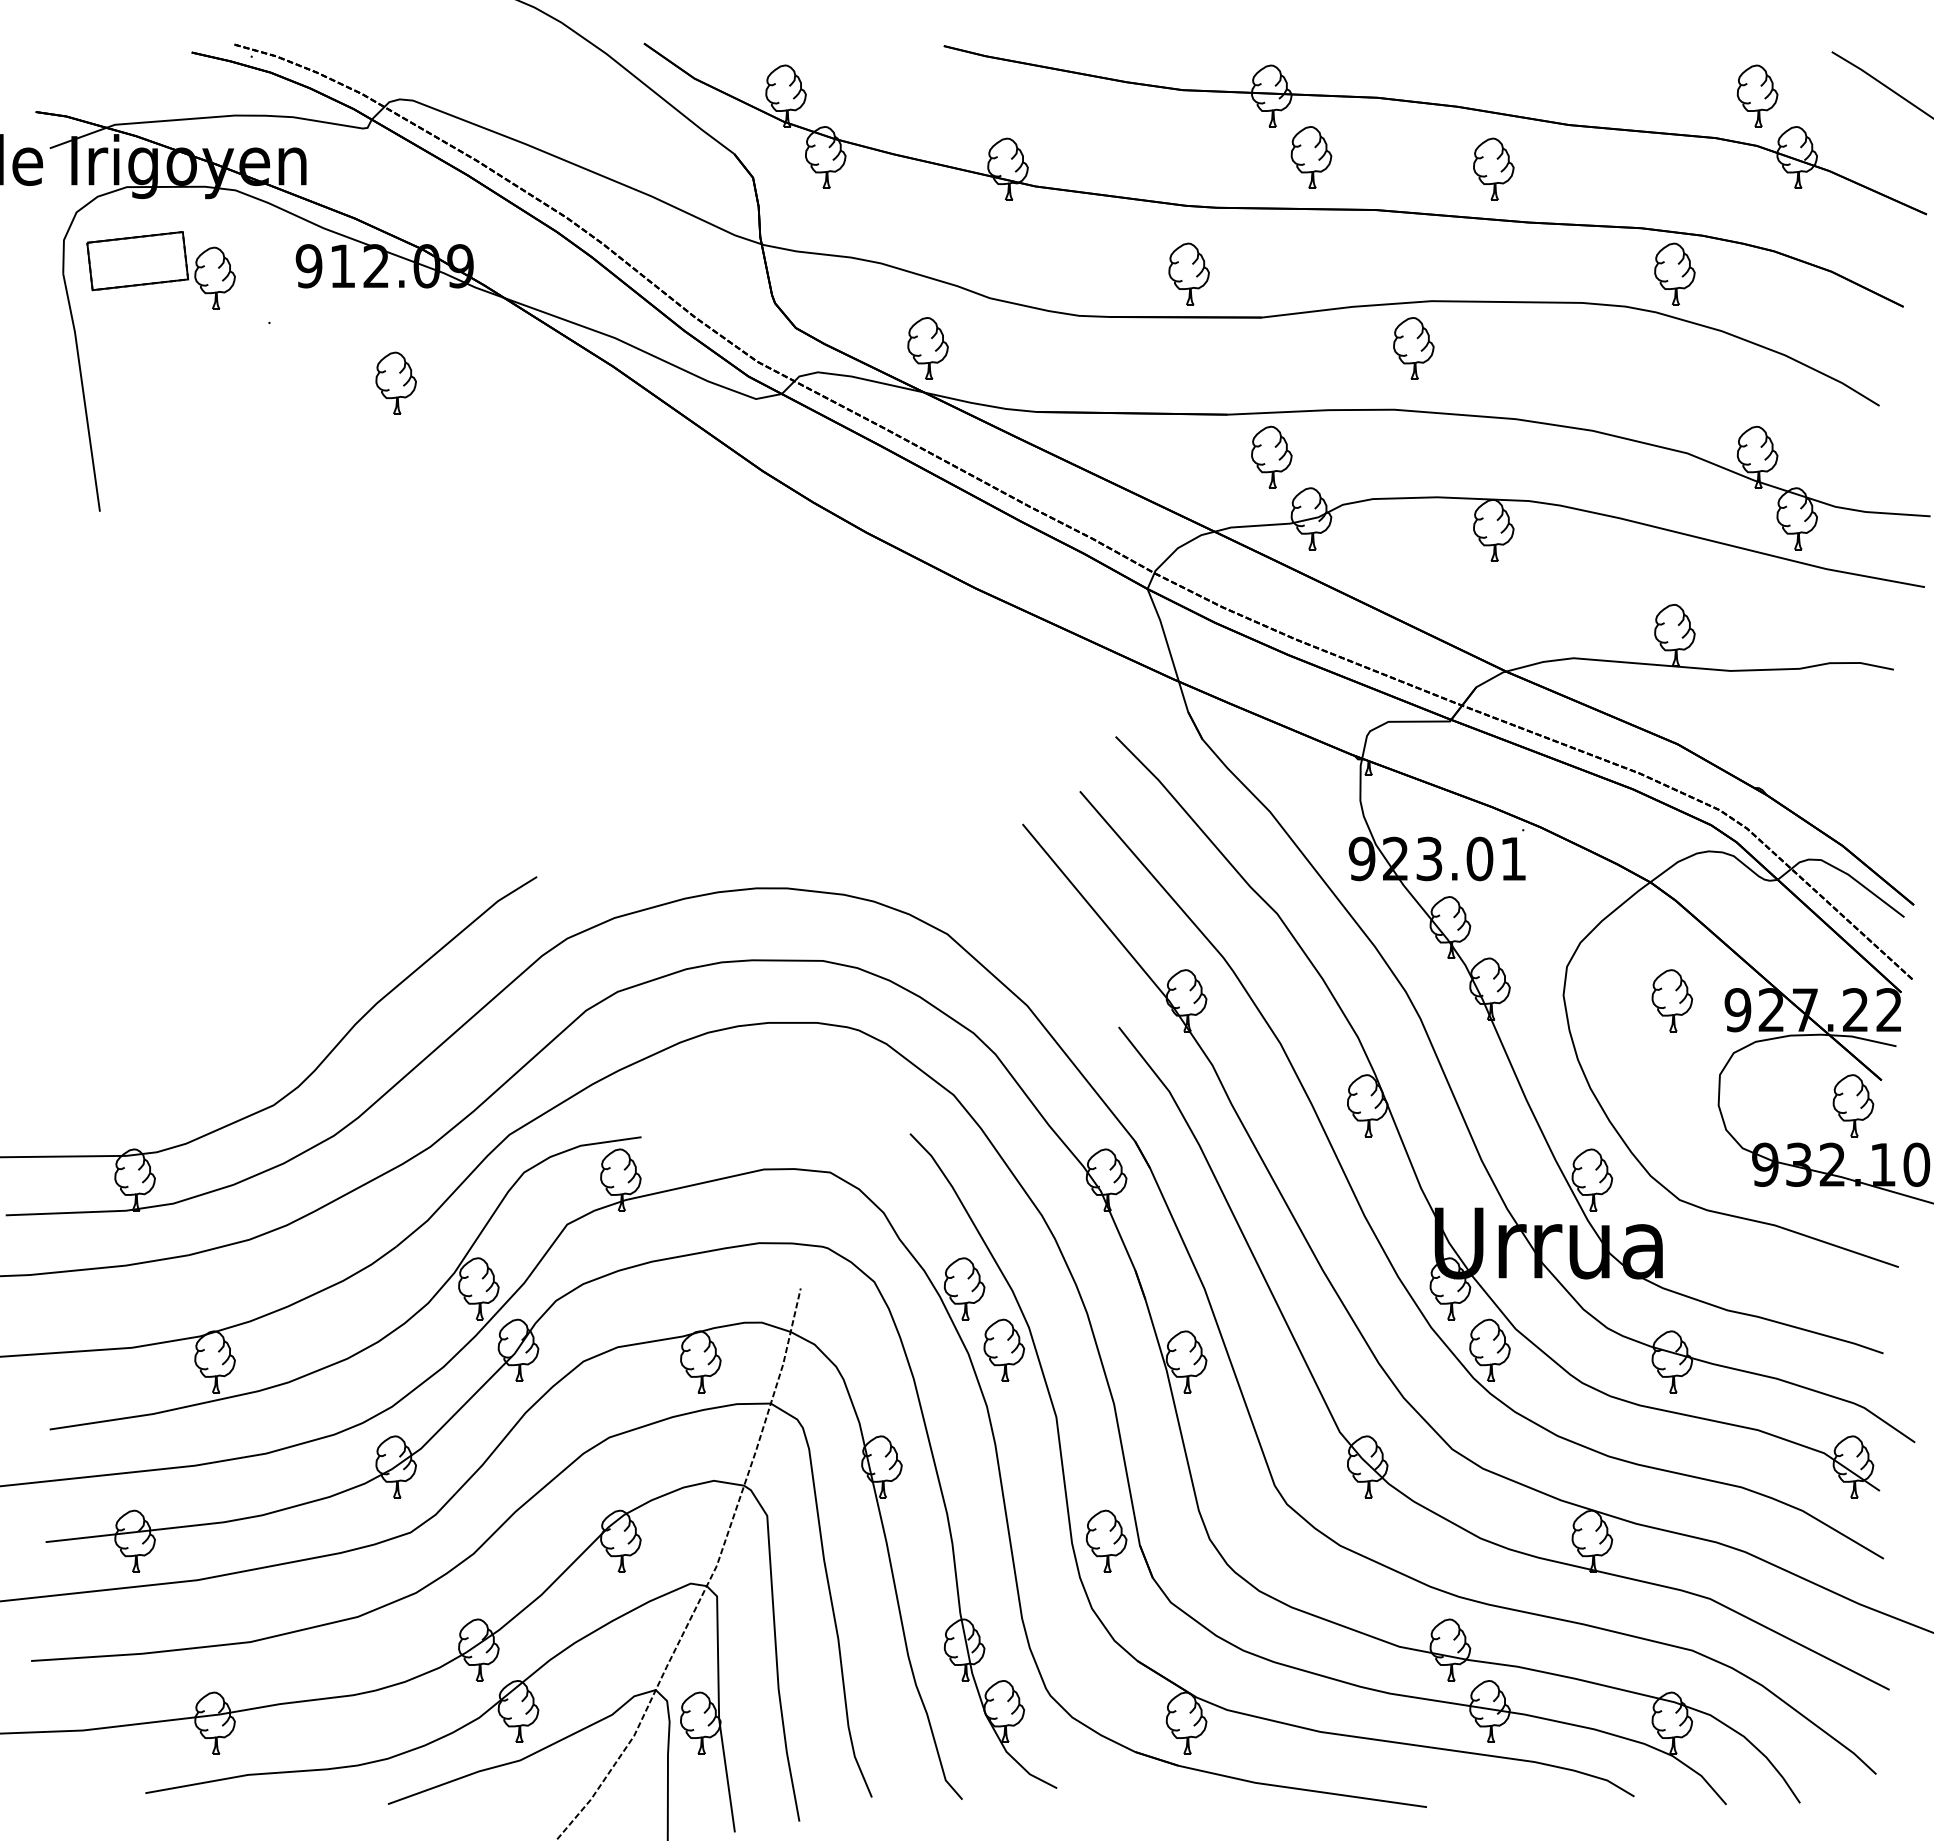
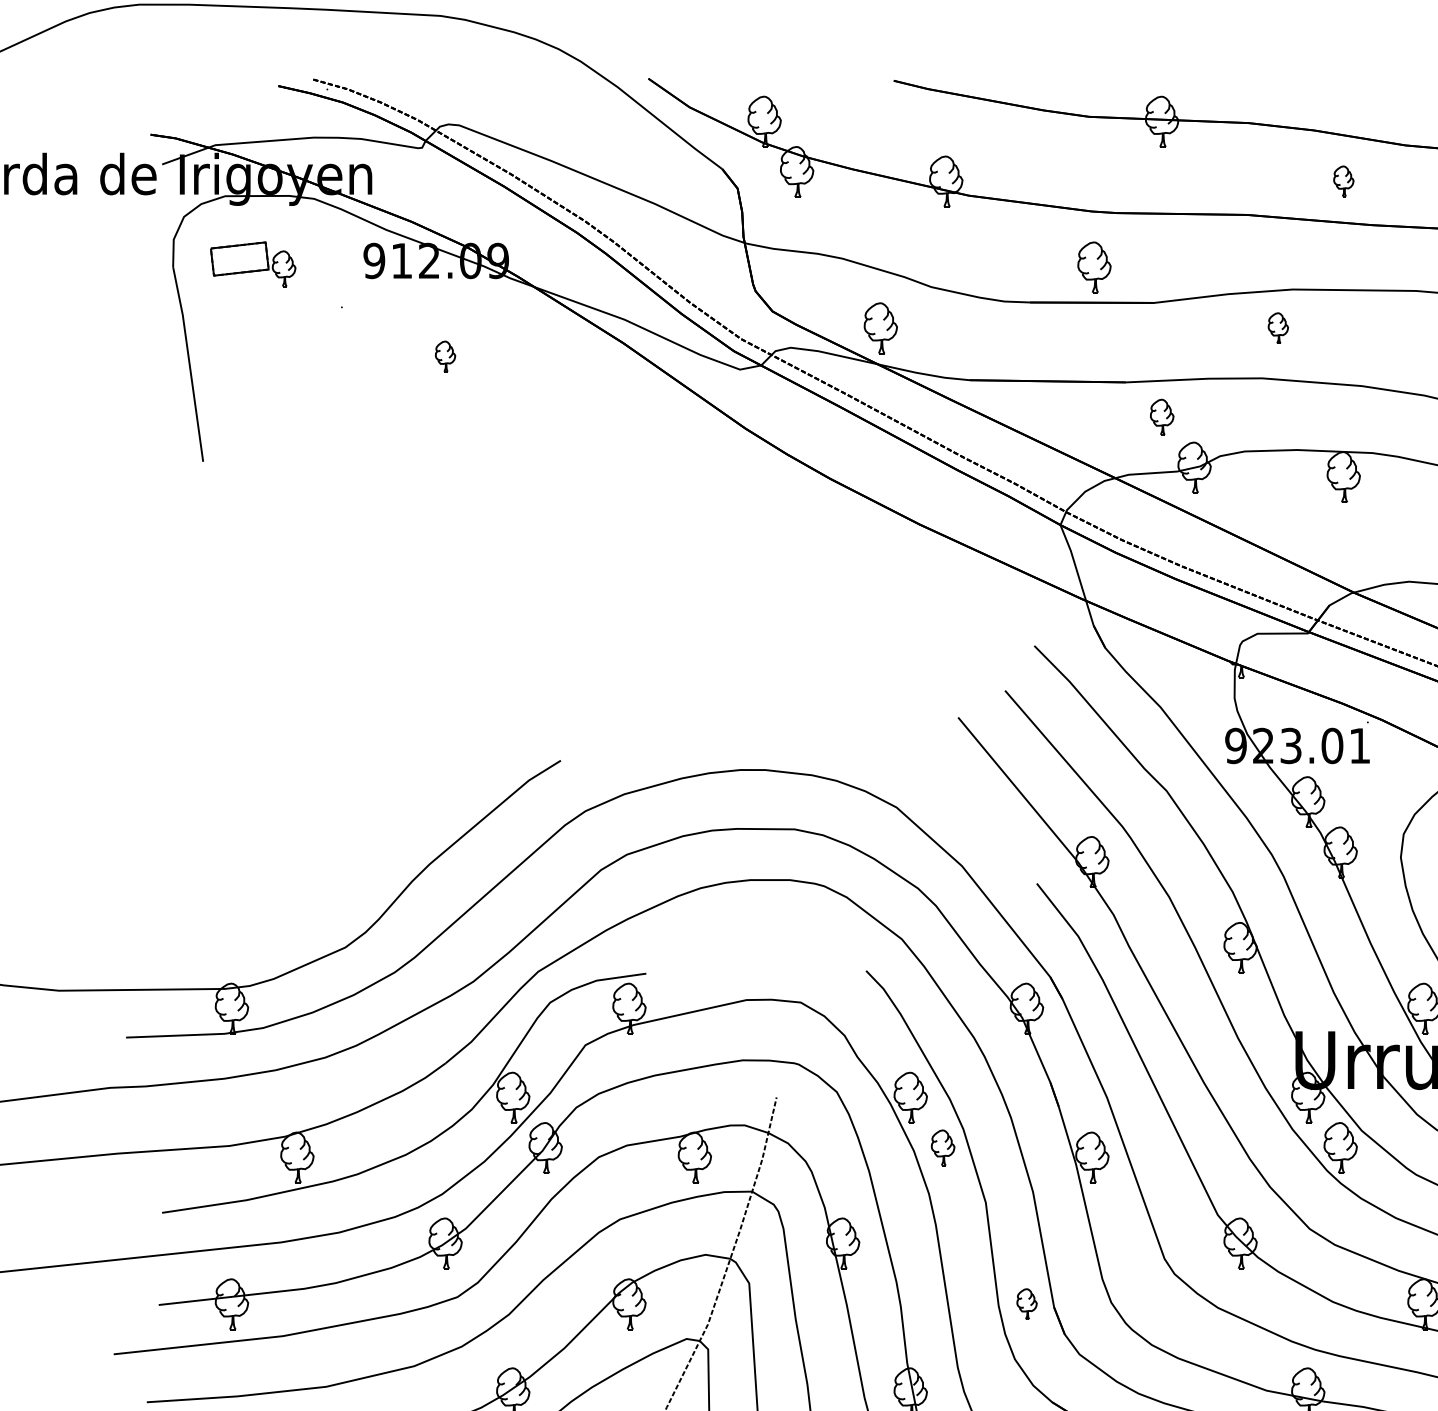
part: (1311, 157) -> (1194, 171), removed
part: (1493, 168) -> (1343, 180), size x0.6
part: (160, 270) -> (252, 264), size x0.7
part: (1413, 348) -> (1278, 328), size x0.6
part: (395, 382) -> (445, 356), size x0.6
part: (1271, 456) -> (1161, 416), size x0.7
part: (1003, 1349) -> (942, 1147), size x0.7
part: (1106, 1540) -> (1026, 1303), size x0.6

